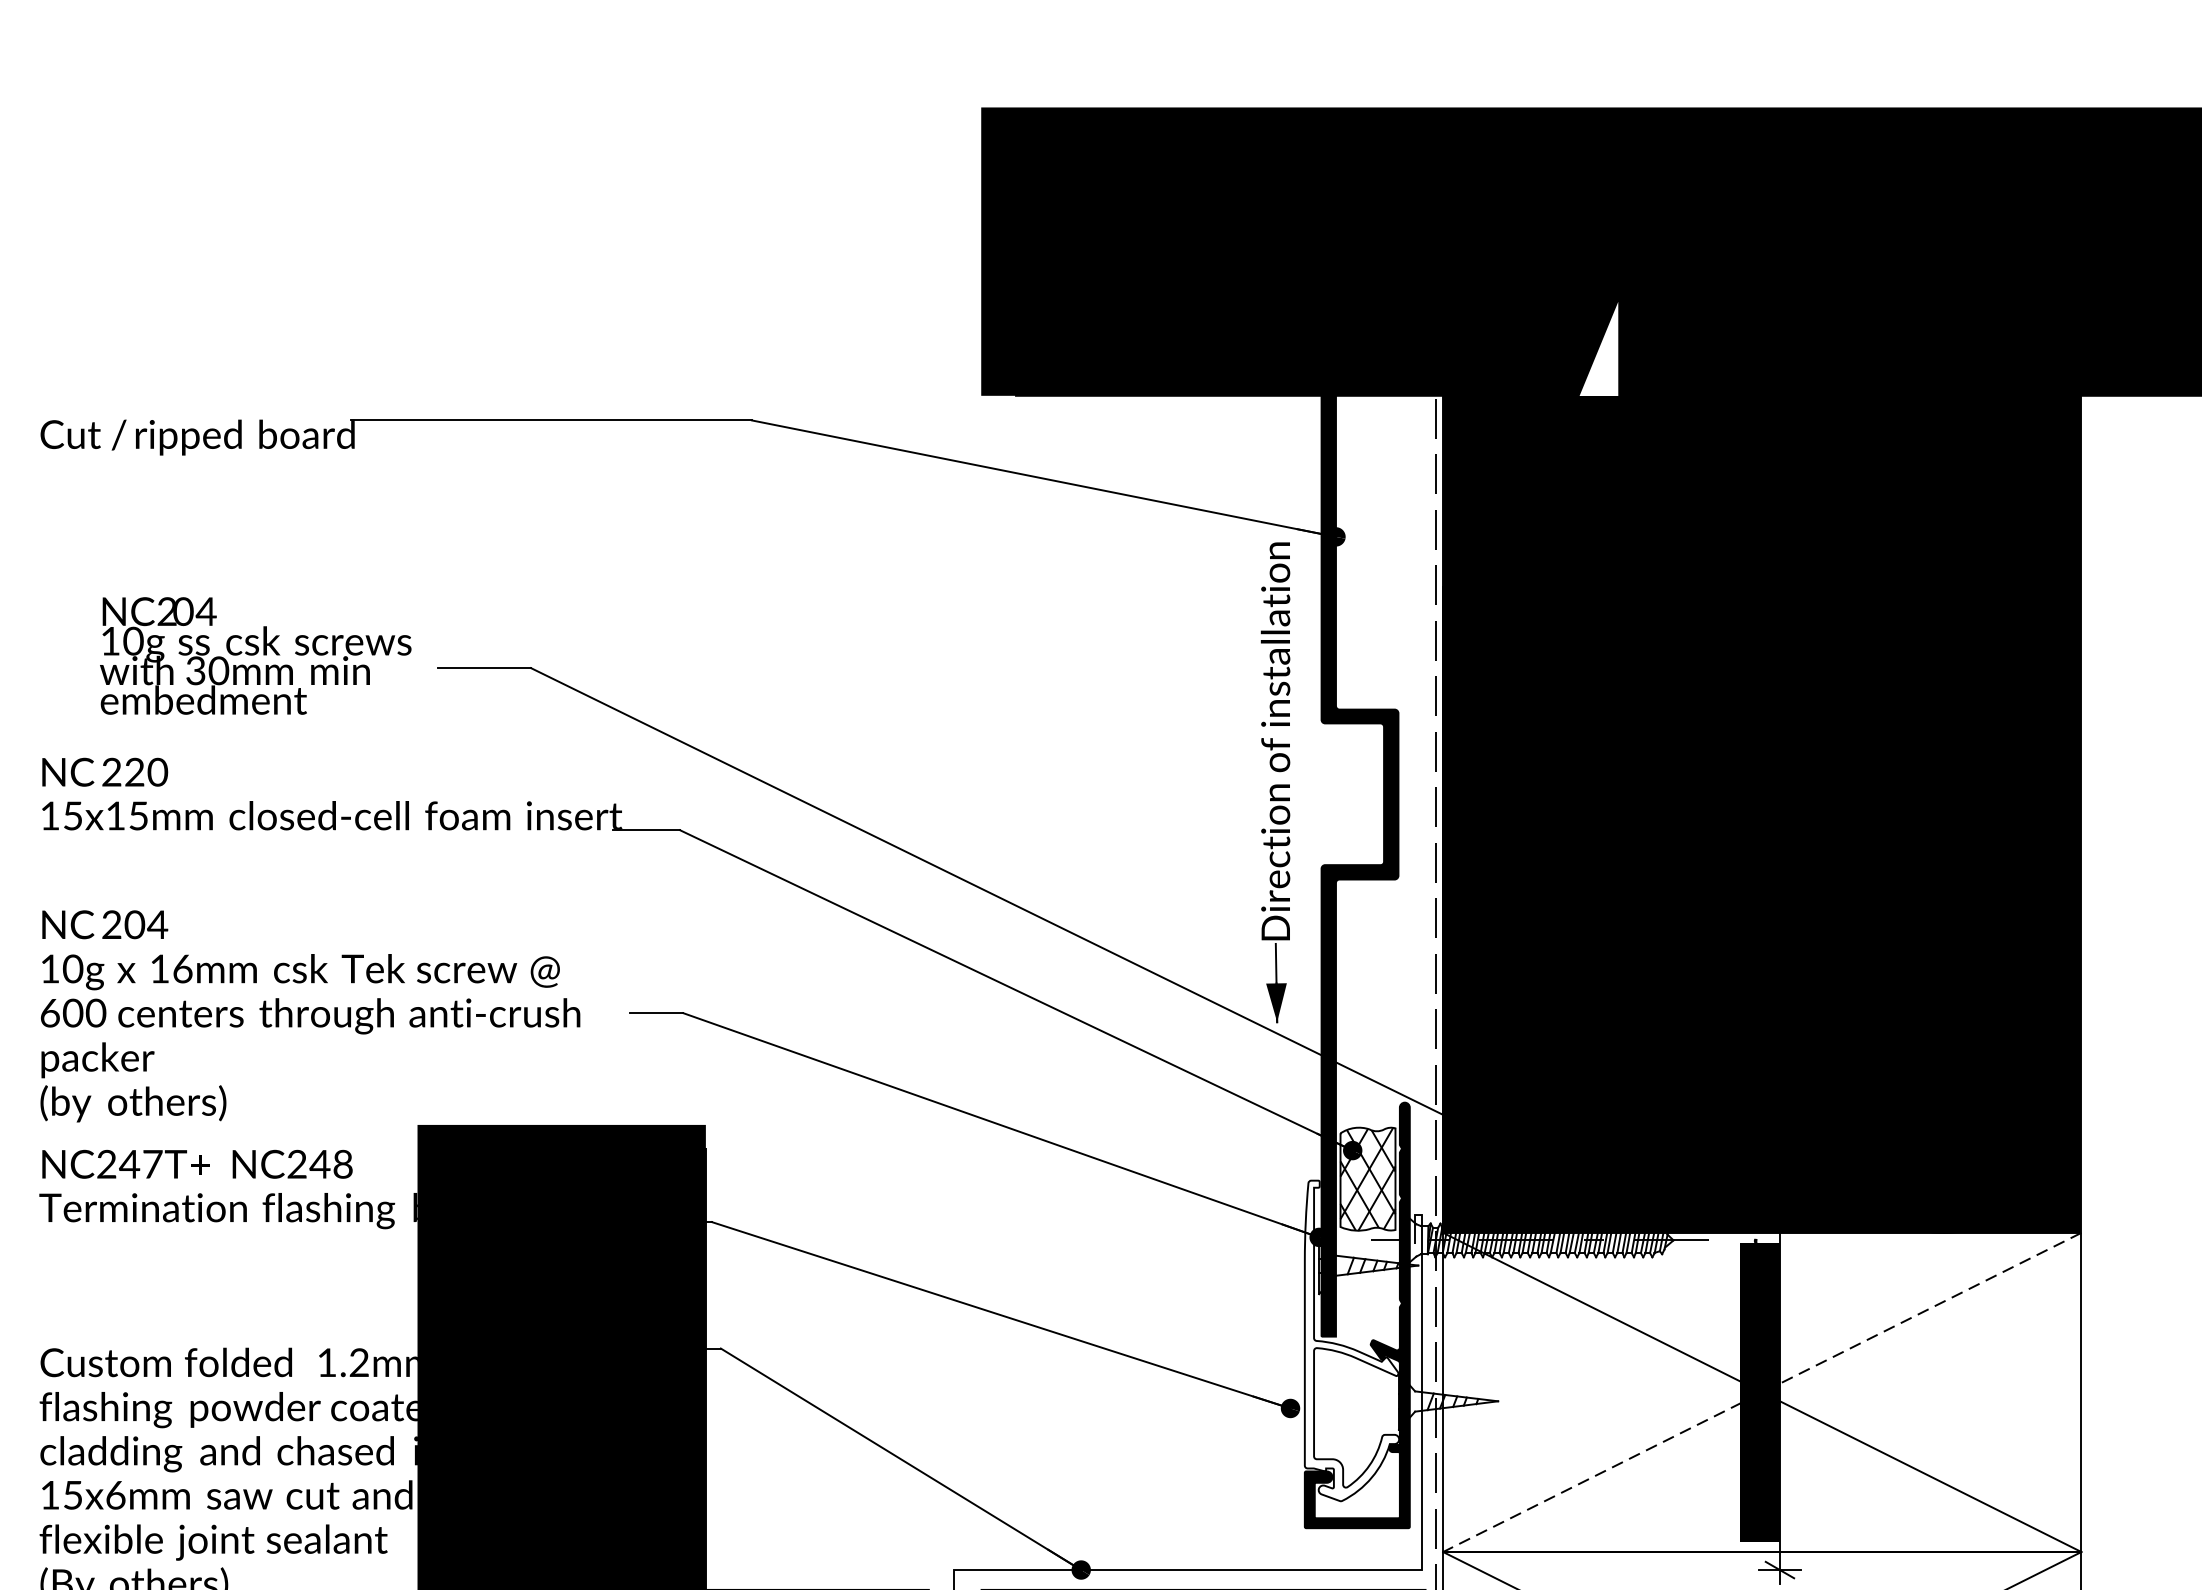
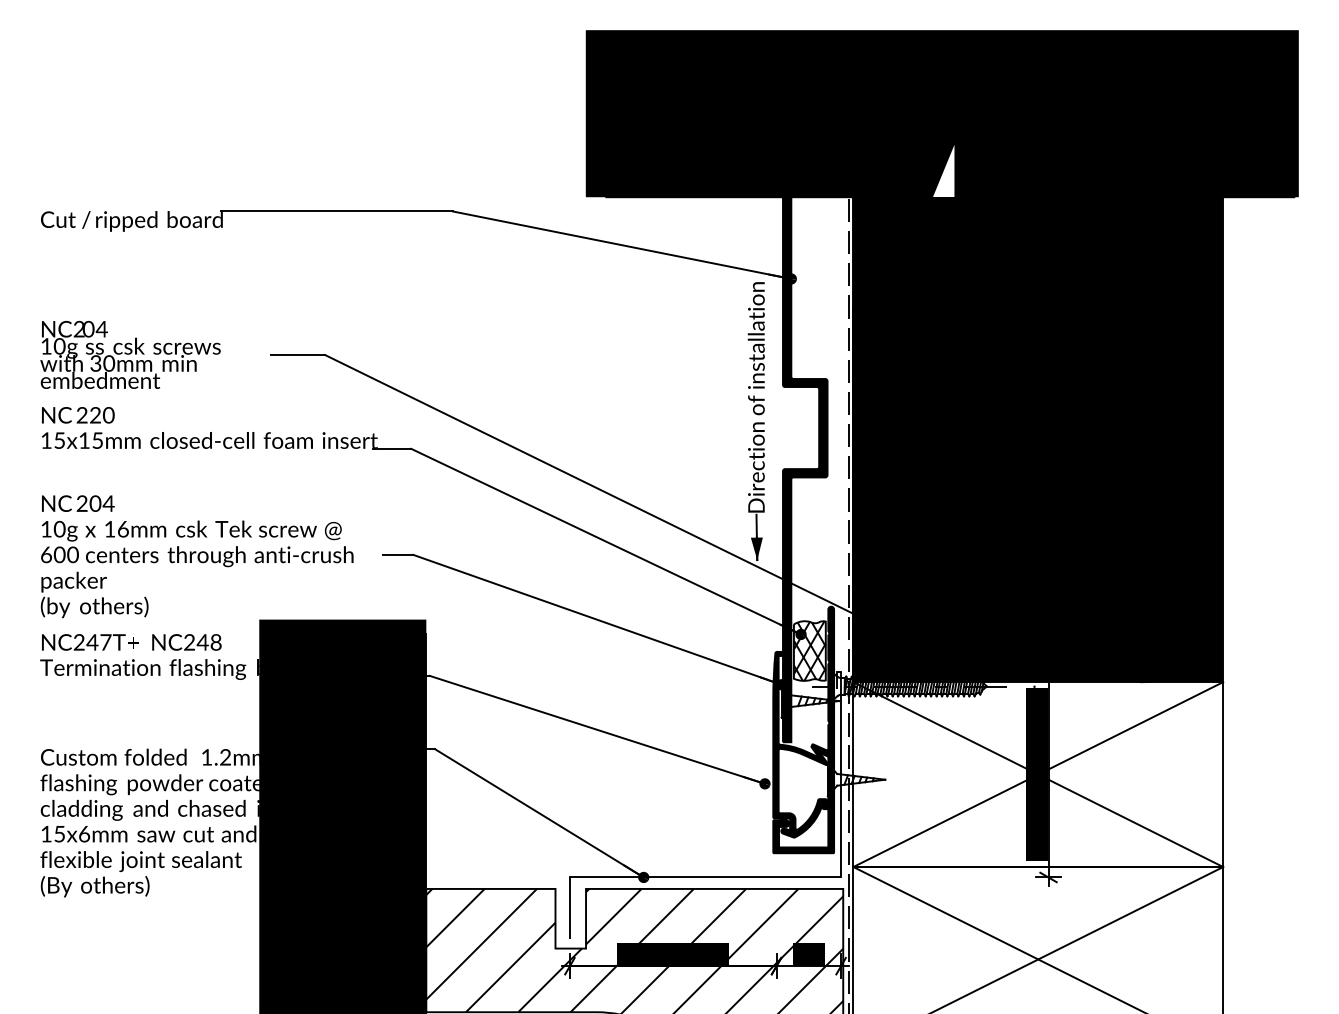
text: (255, 655) -> (130, 354), moved
fill: (1351, 1340) -> (800, 744), added
line: (1762, 1392) -> (1038, 774), dashed -> solid

